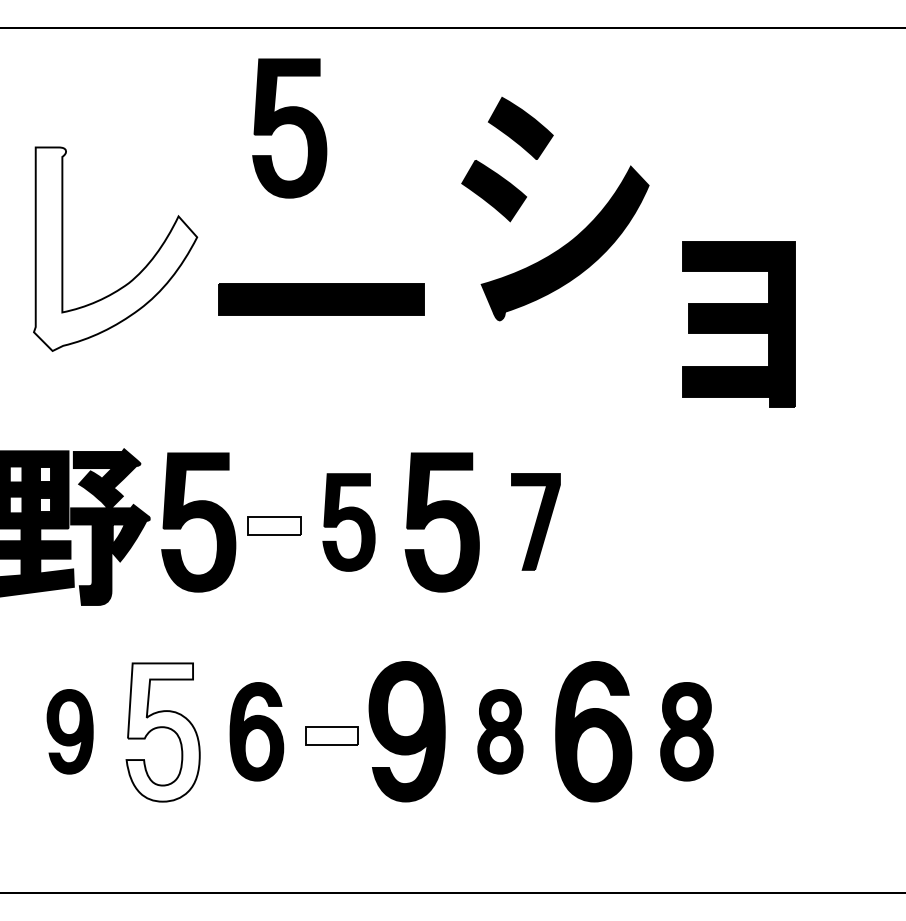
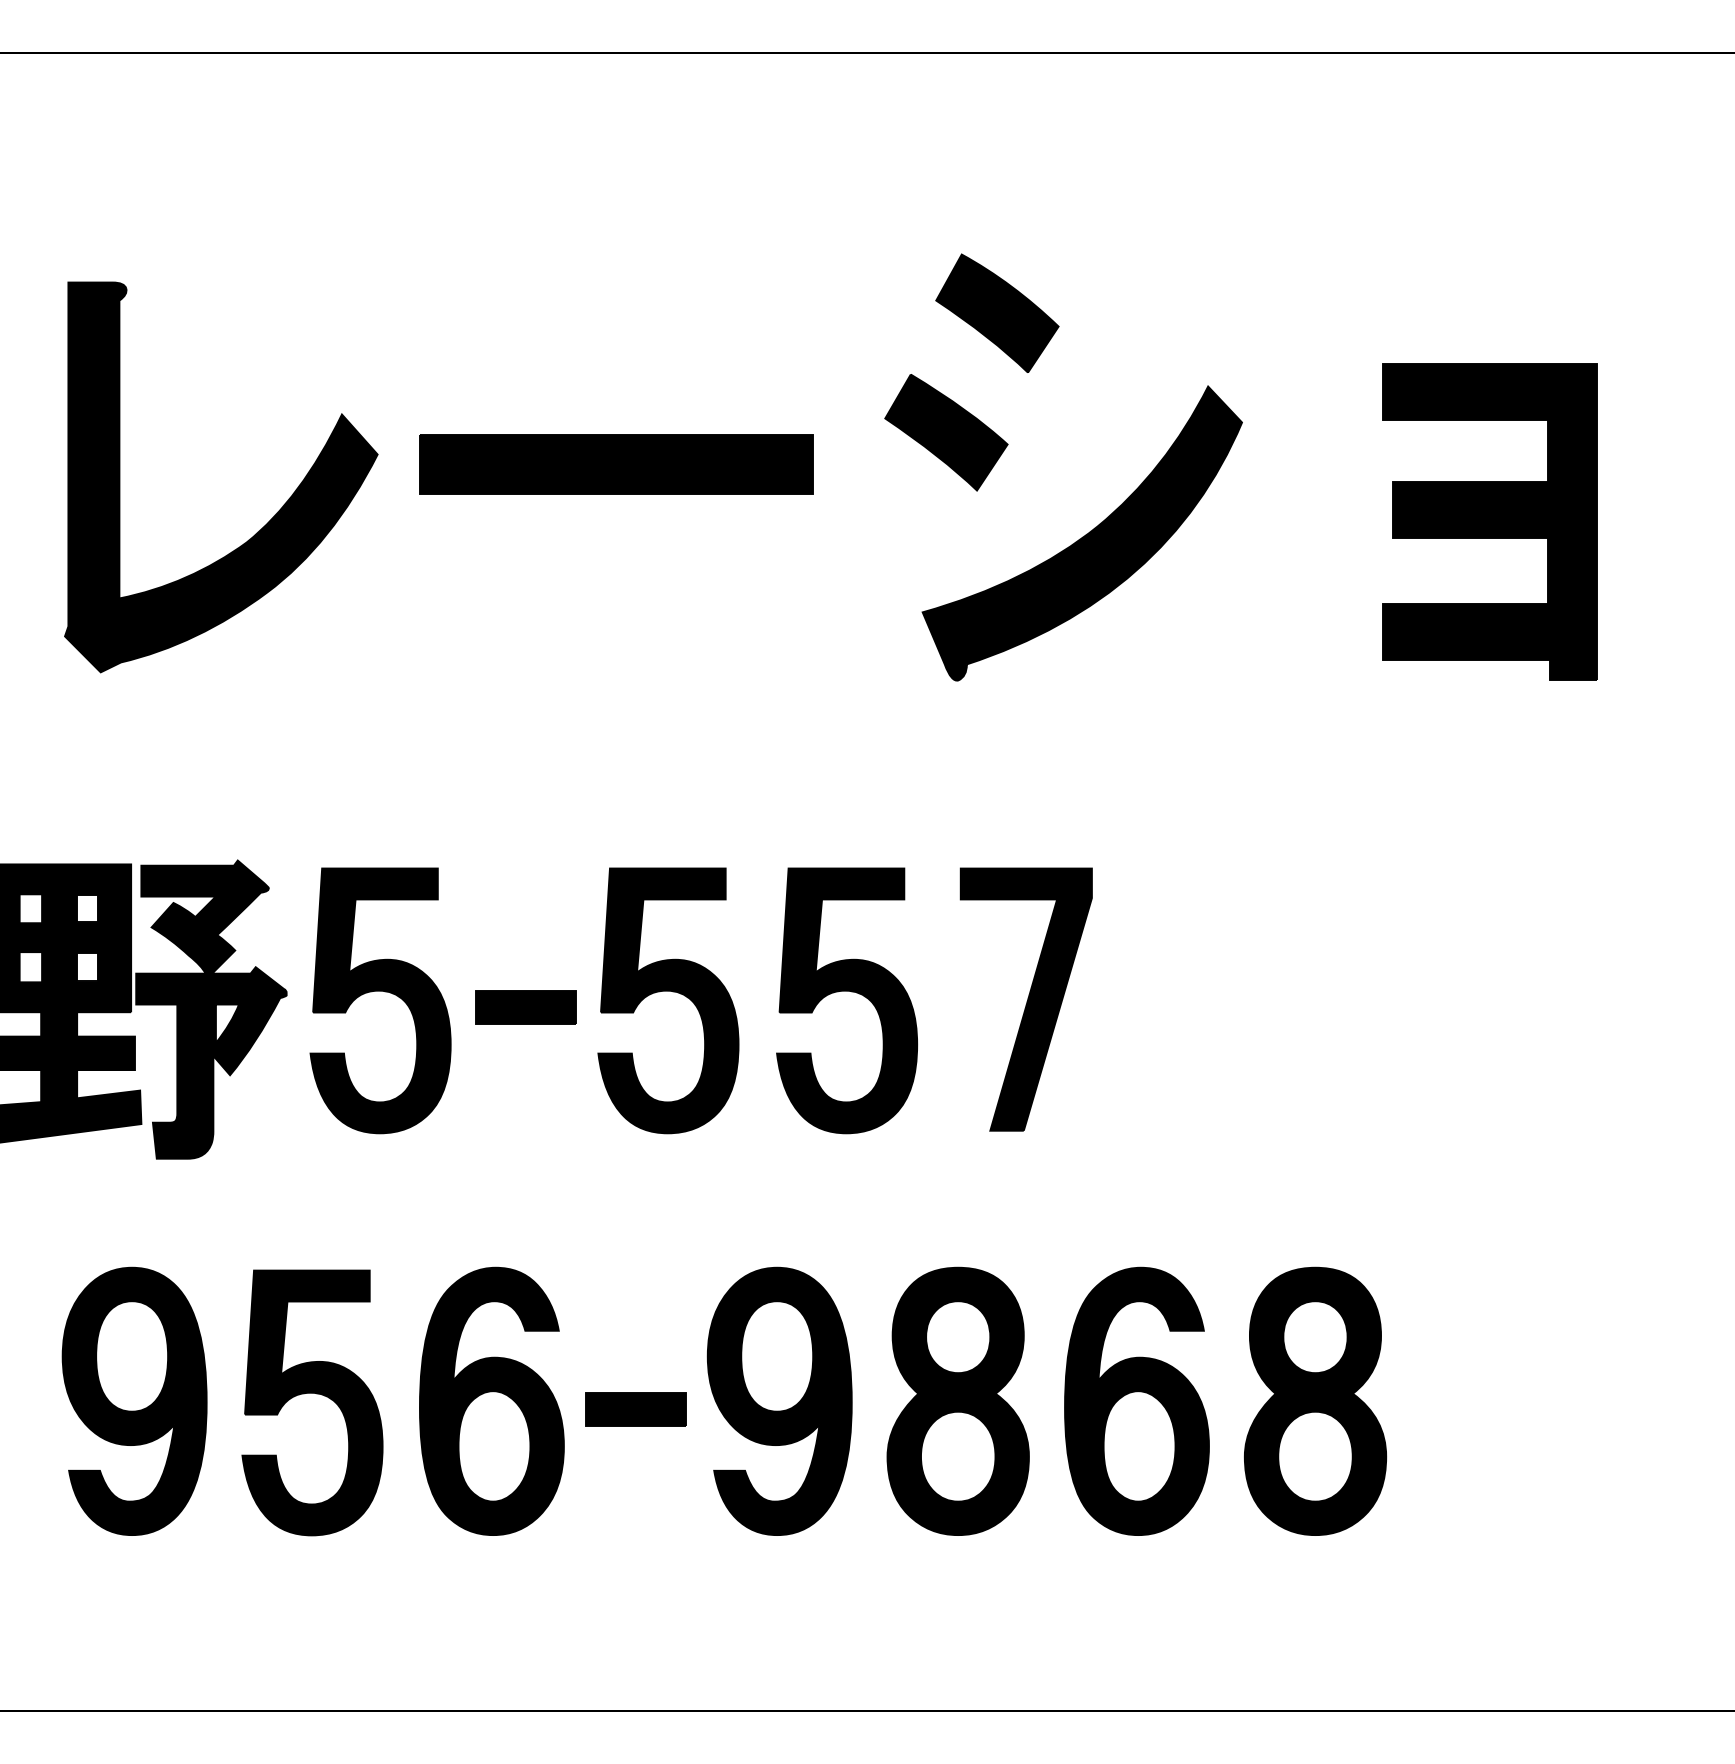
part: (289, 128) -> (554, 246), removed
part: (526, 198) -> (1008, 447), moved
fill: (115, 249) -> (221, 477), added
part: (321, 299) -> (615, 464), moved
part: (738, 324) -> (1488, 521), moved
part: (535, 521) -> (1025, 998), size x1.43
part: (348, 522) -> (667, 1000), size x1.43
fill: (274, 525) -> (525, 1006), added
part: (69, 731) -> (133, 1400), size x1.67
part: (256, 731) -> (491, 1400), size x1.43
part: (500, 731) -> (958, 1400), size x1.67
part: (686, 731) -> (1314, 1400), size x1.43
fill: (162, 732) -> (311, 1402), added
fill: (332, 735) -> (636, 1408), added

